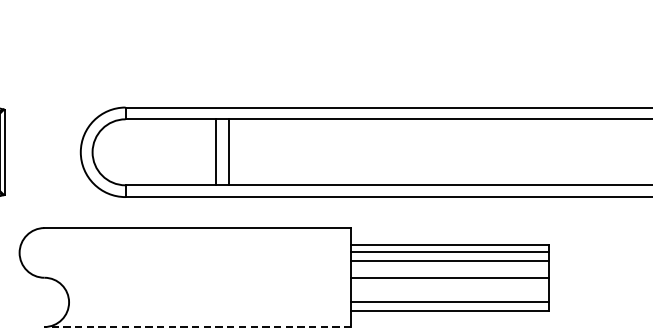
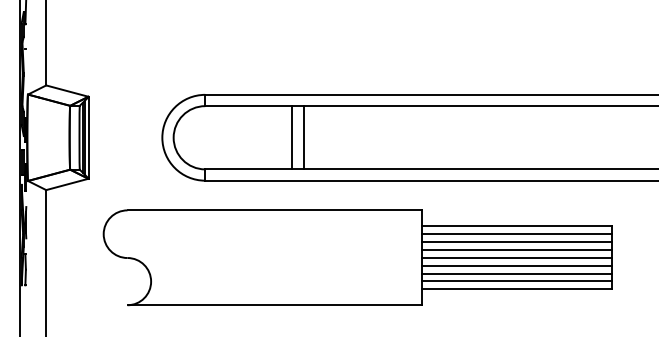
line: (450, 268) -> (516, 249), added
line: (450, 285) -> (516, 265), added
line: (450, 293) -> (516, 273), added
line: (197, 327) -> (274, 305), dashed -> solid

